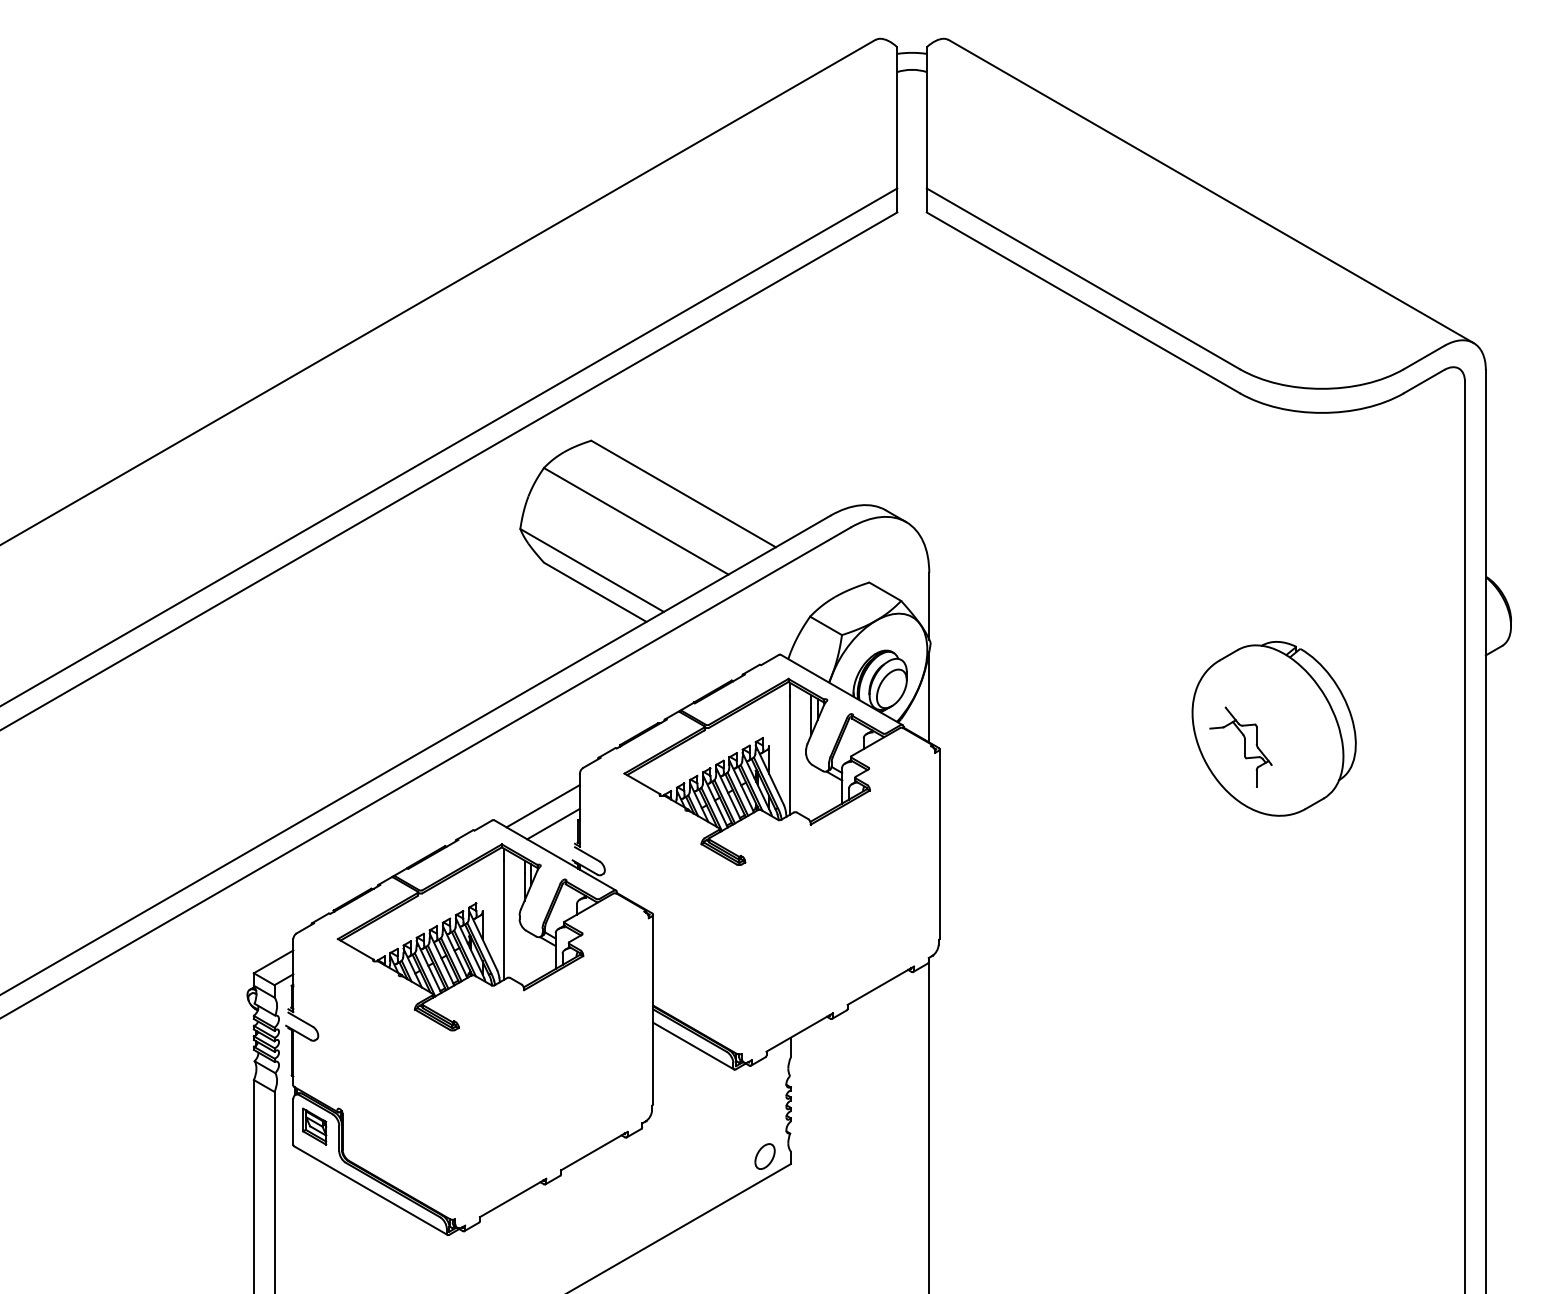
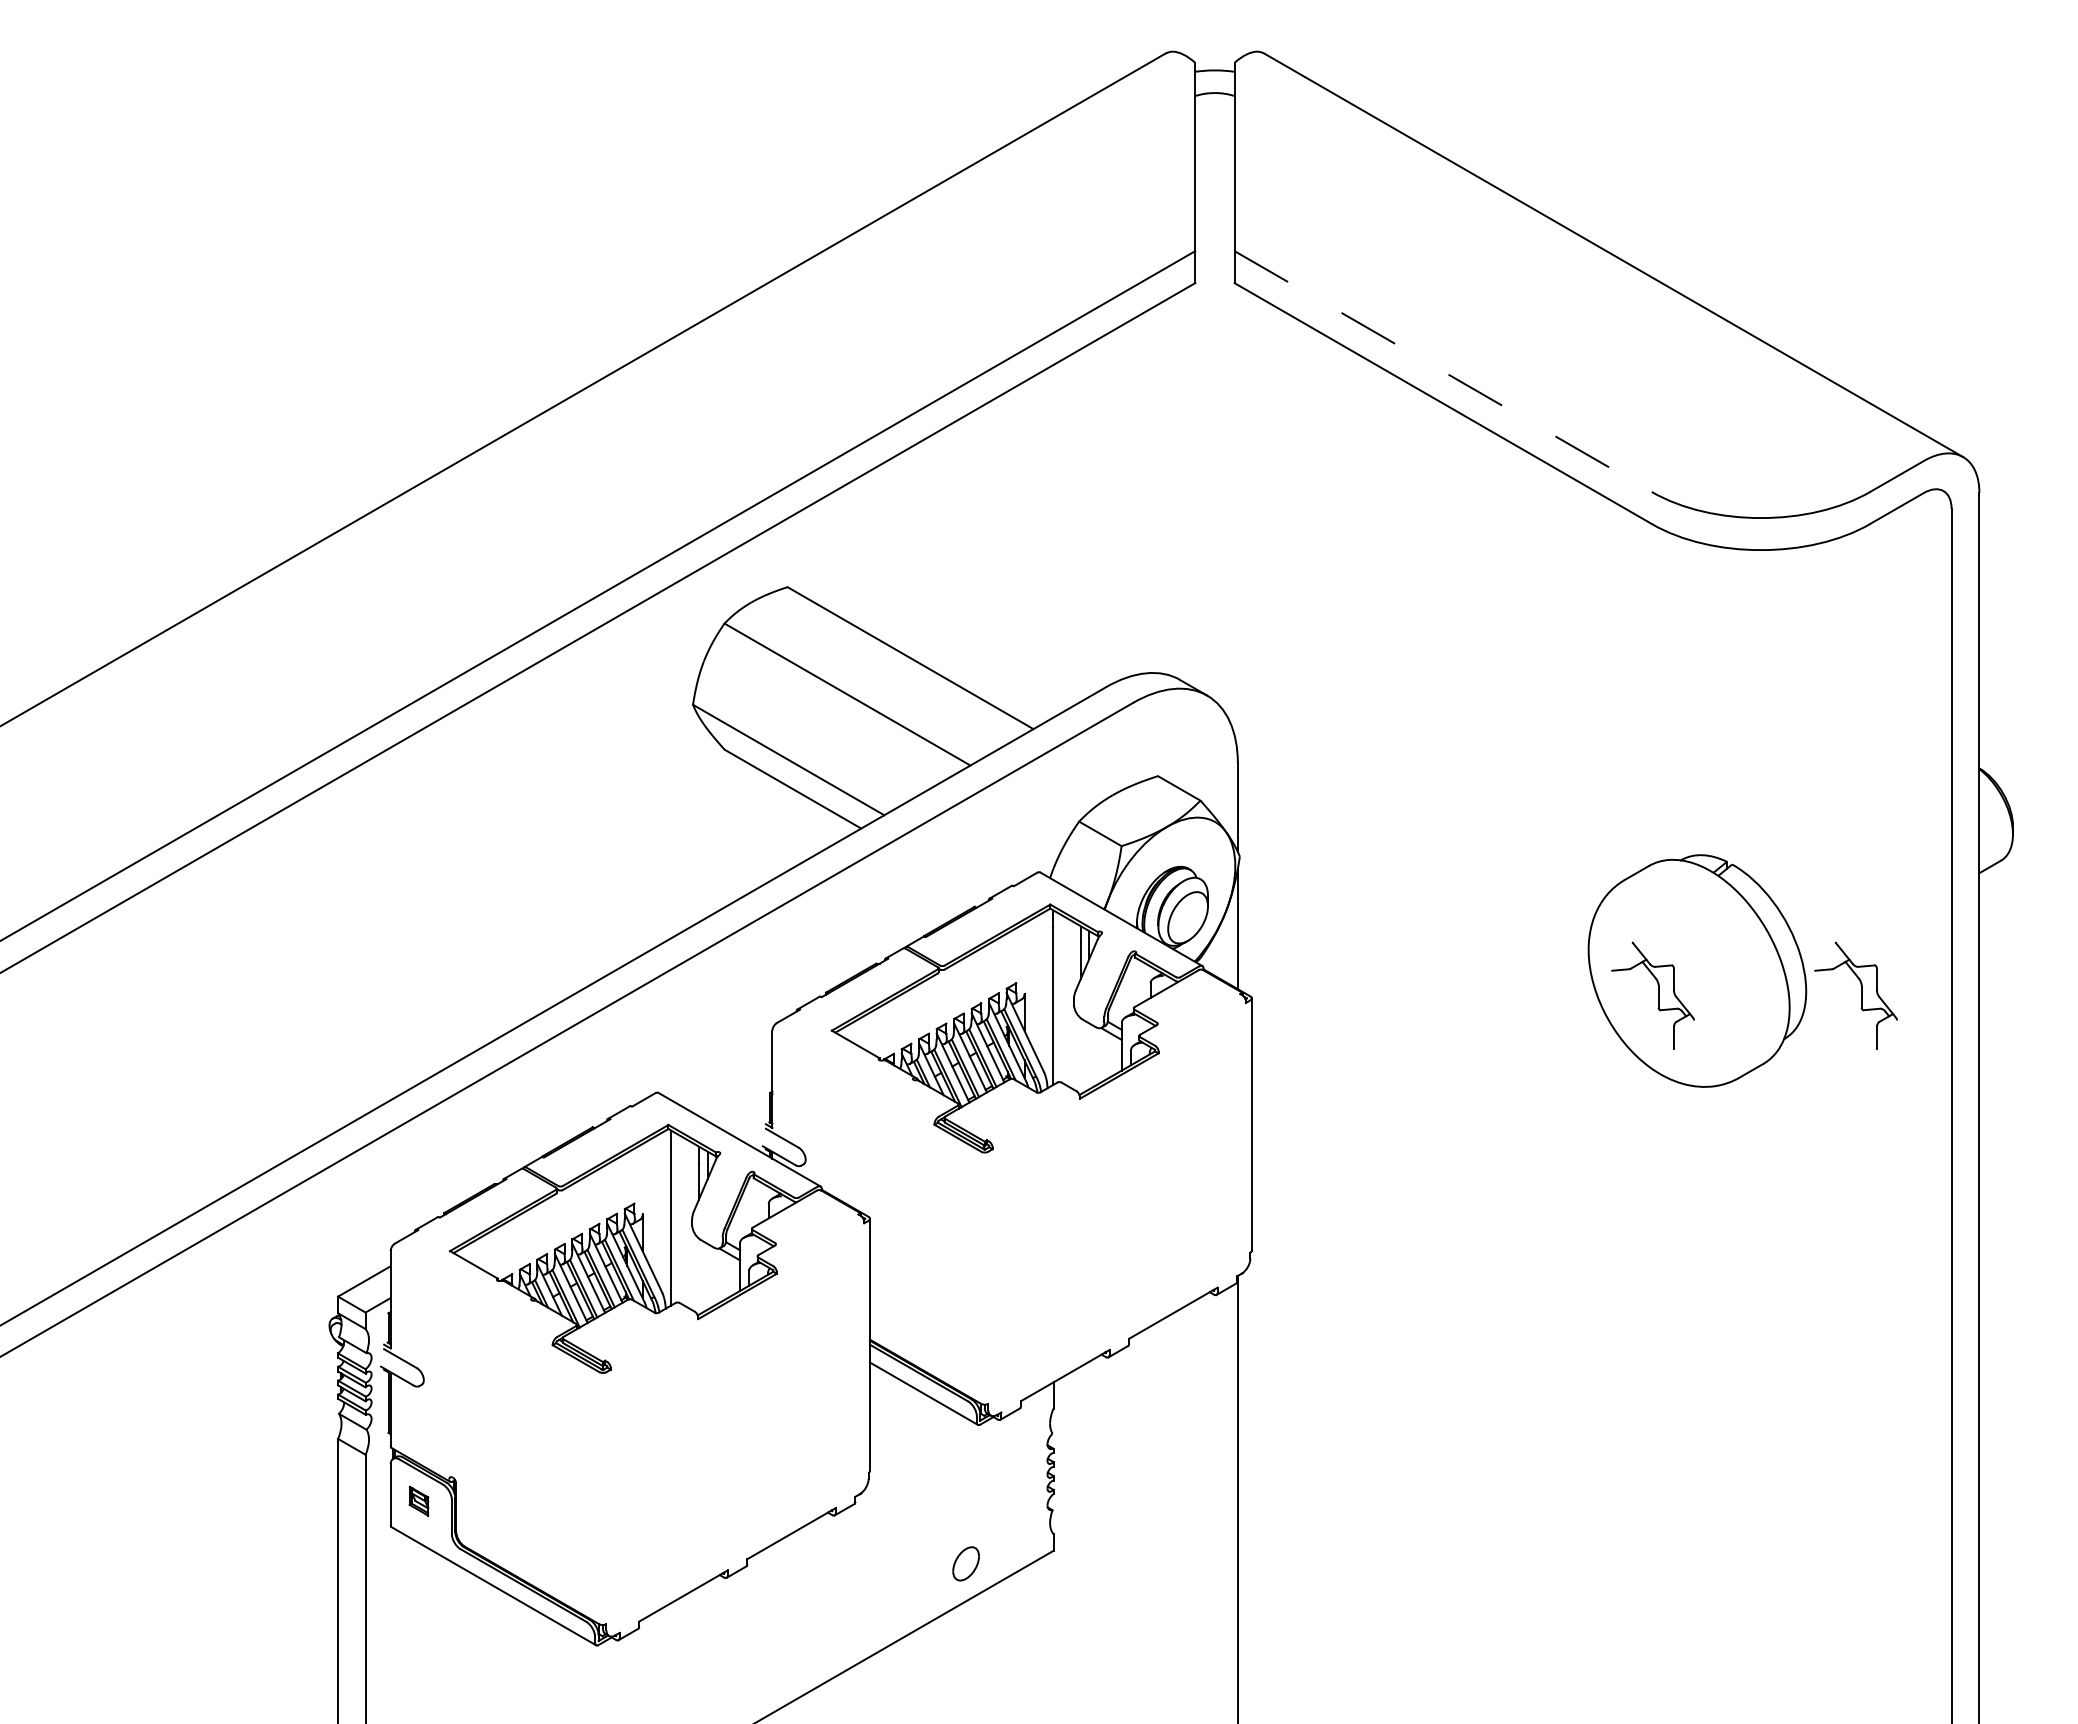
line: (1083, 278) -> (1443, 371), solid -> dashed
part: (1392, 747) -> (1855, 995), added
line: (543, 805) -> (723, 1073), removed
line: (553, 823) -> (737, 1097), removed
part: (314, 1127) -> (418, 1501), size x0.6
part: (764, 1156) -> (965, 1563), moved

